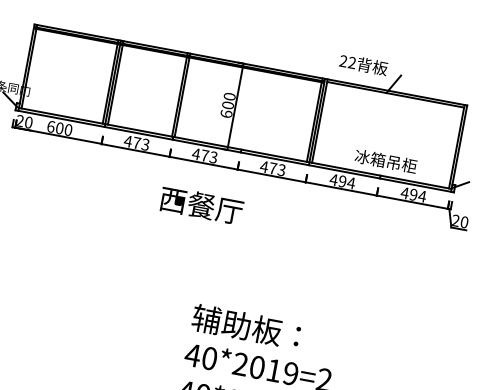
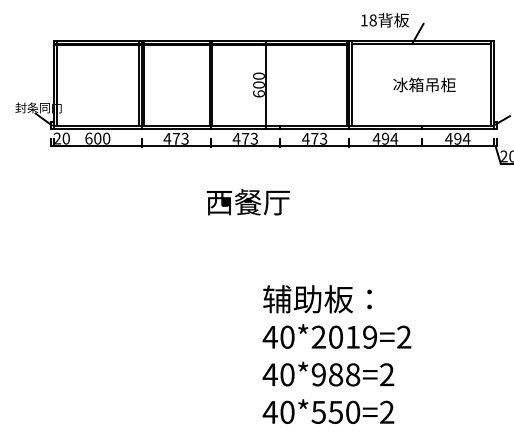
text: (347, 62) -> (368, 20), 22 -> 18
text: (386, 160) -> (424, 84), moved
text: (200, 205) -> (247, 202), moved

